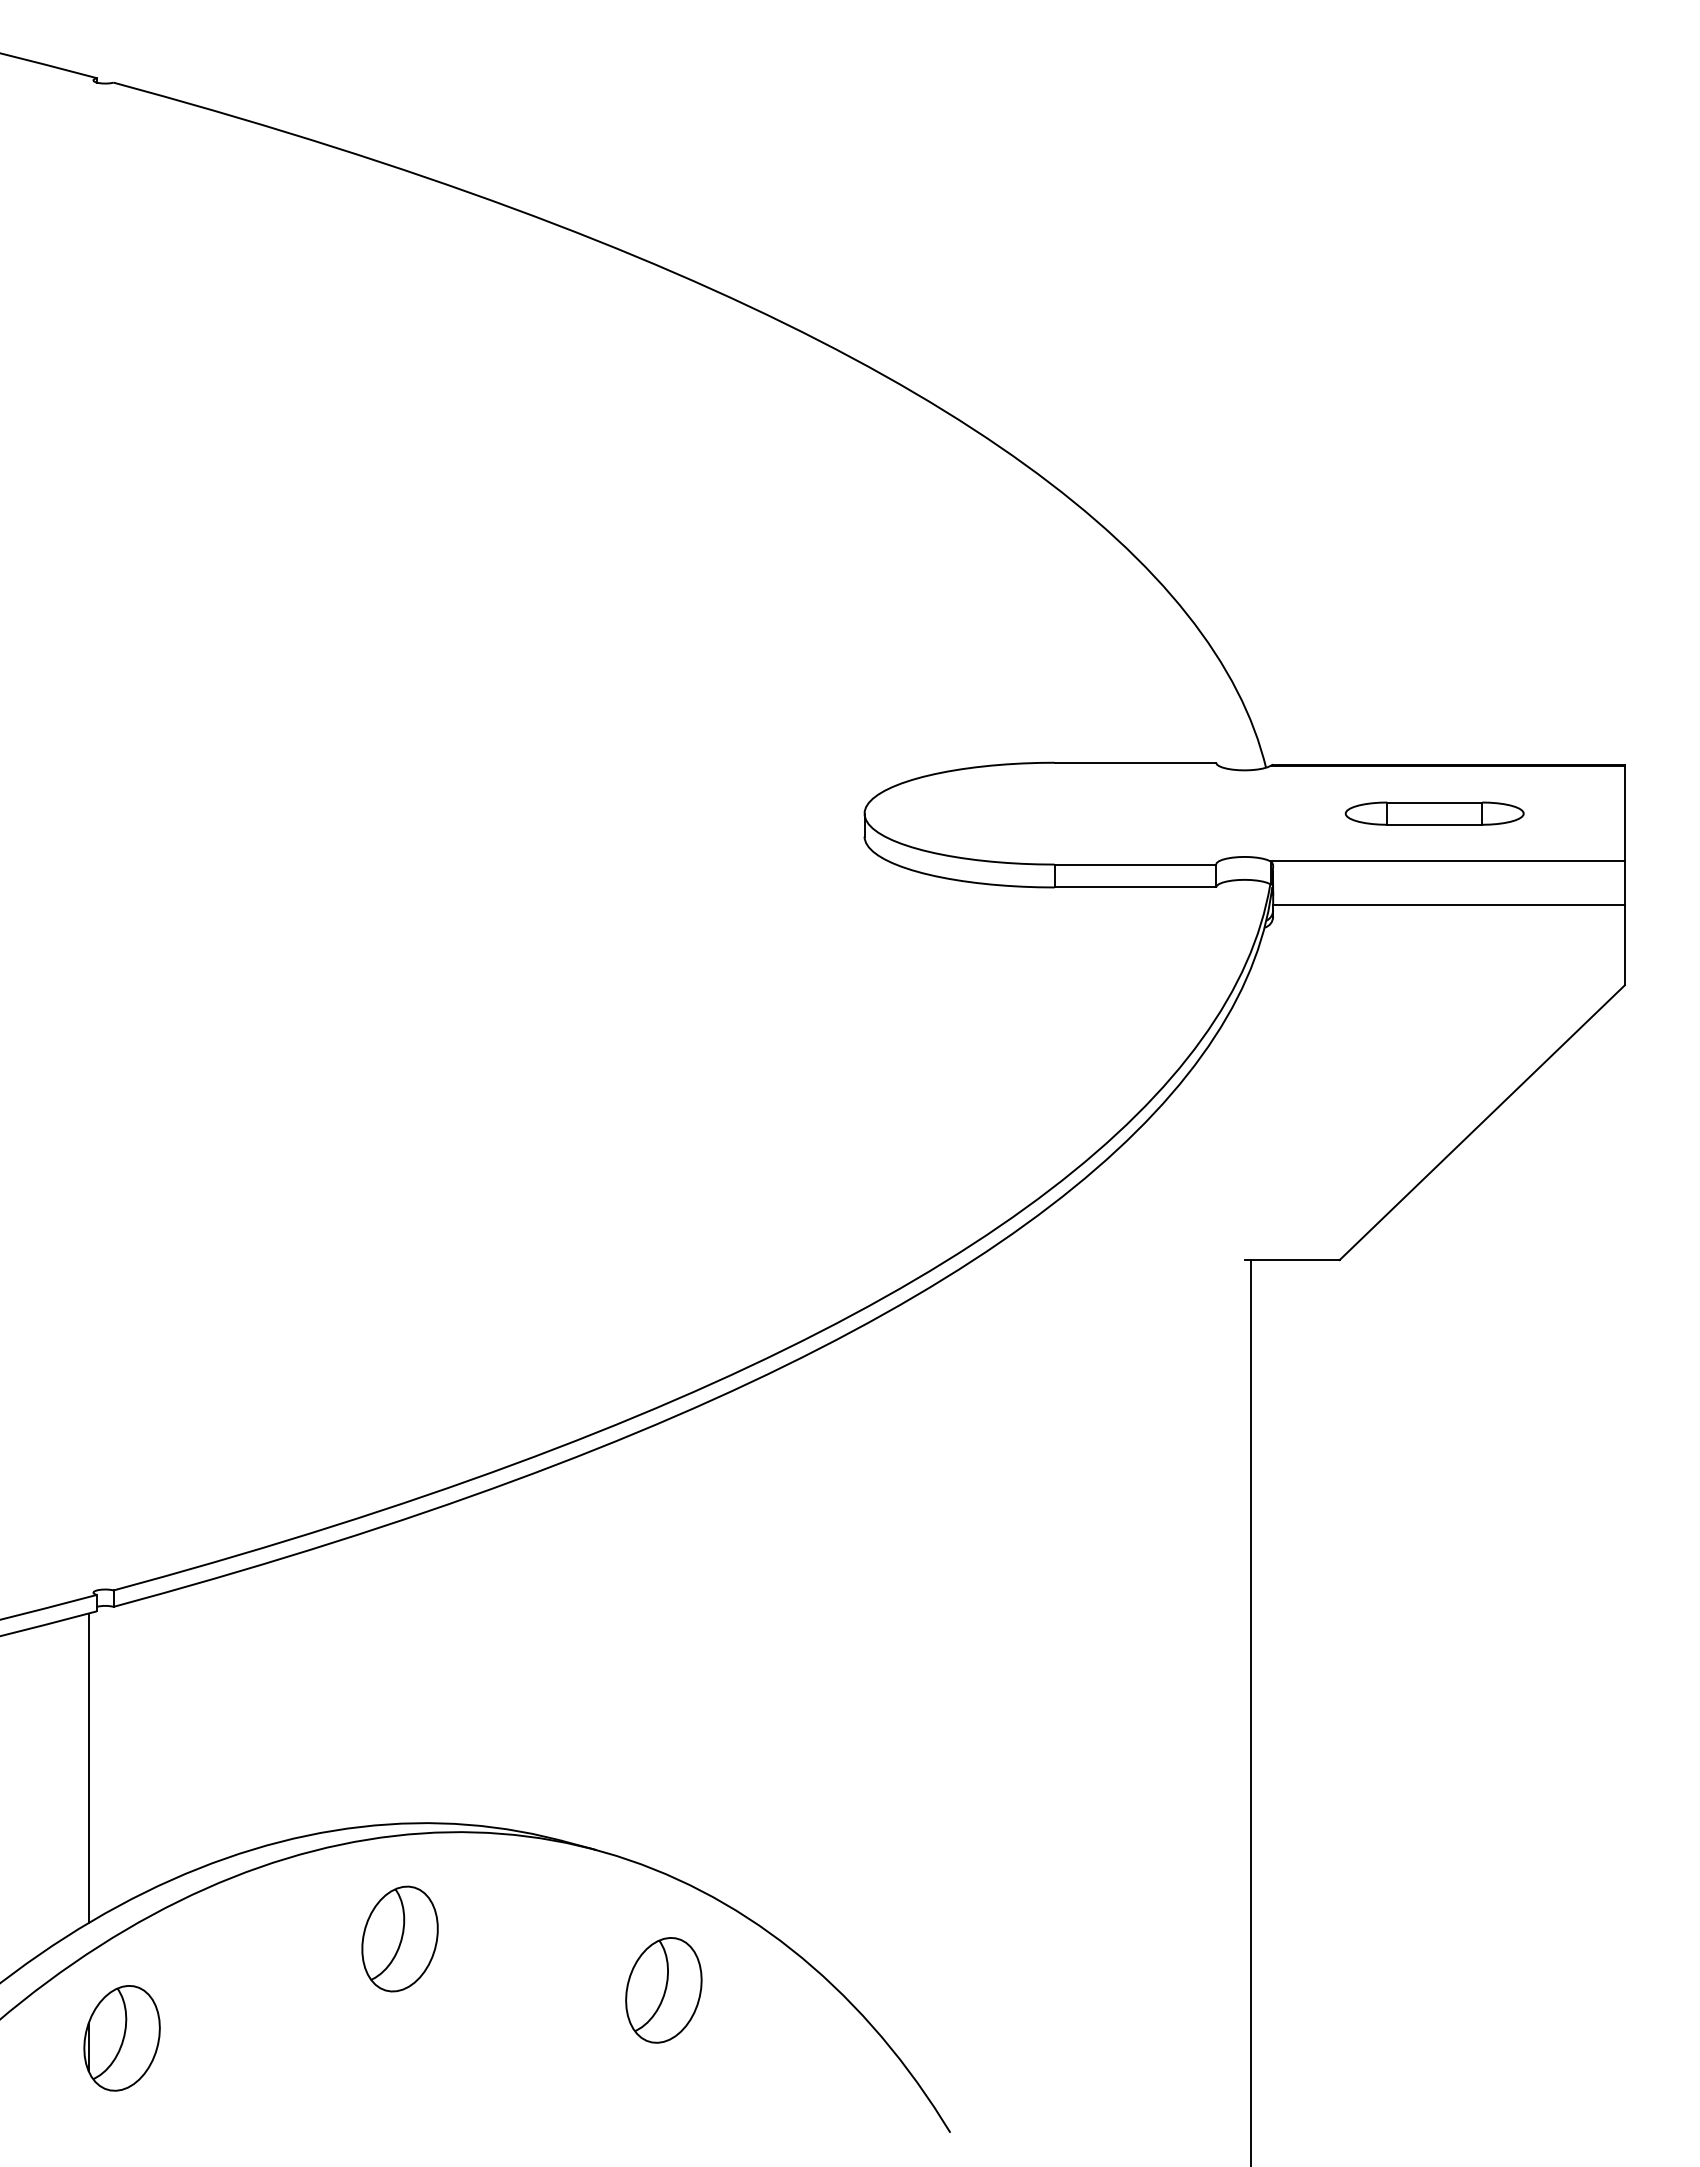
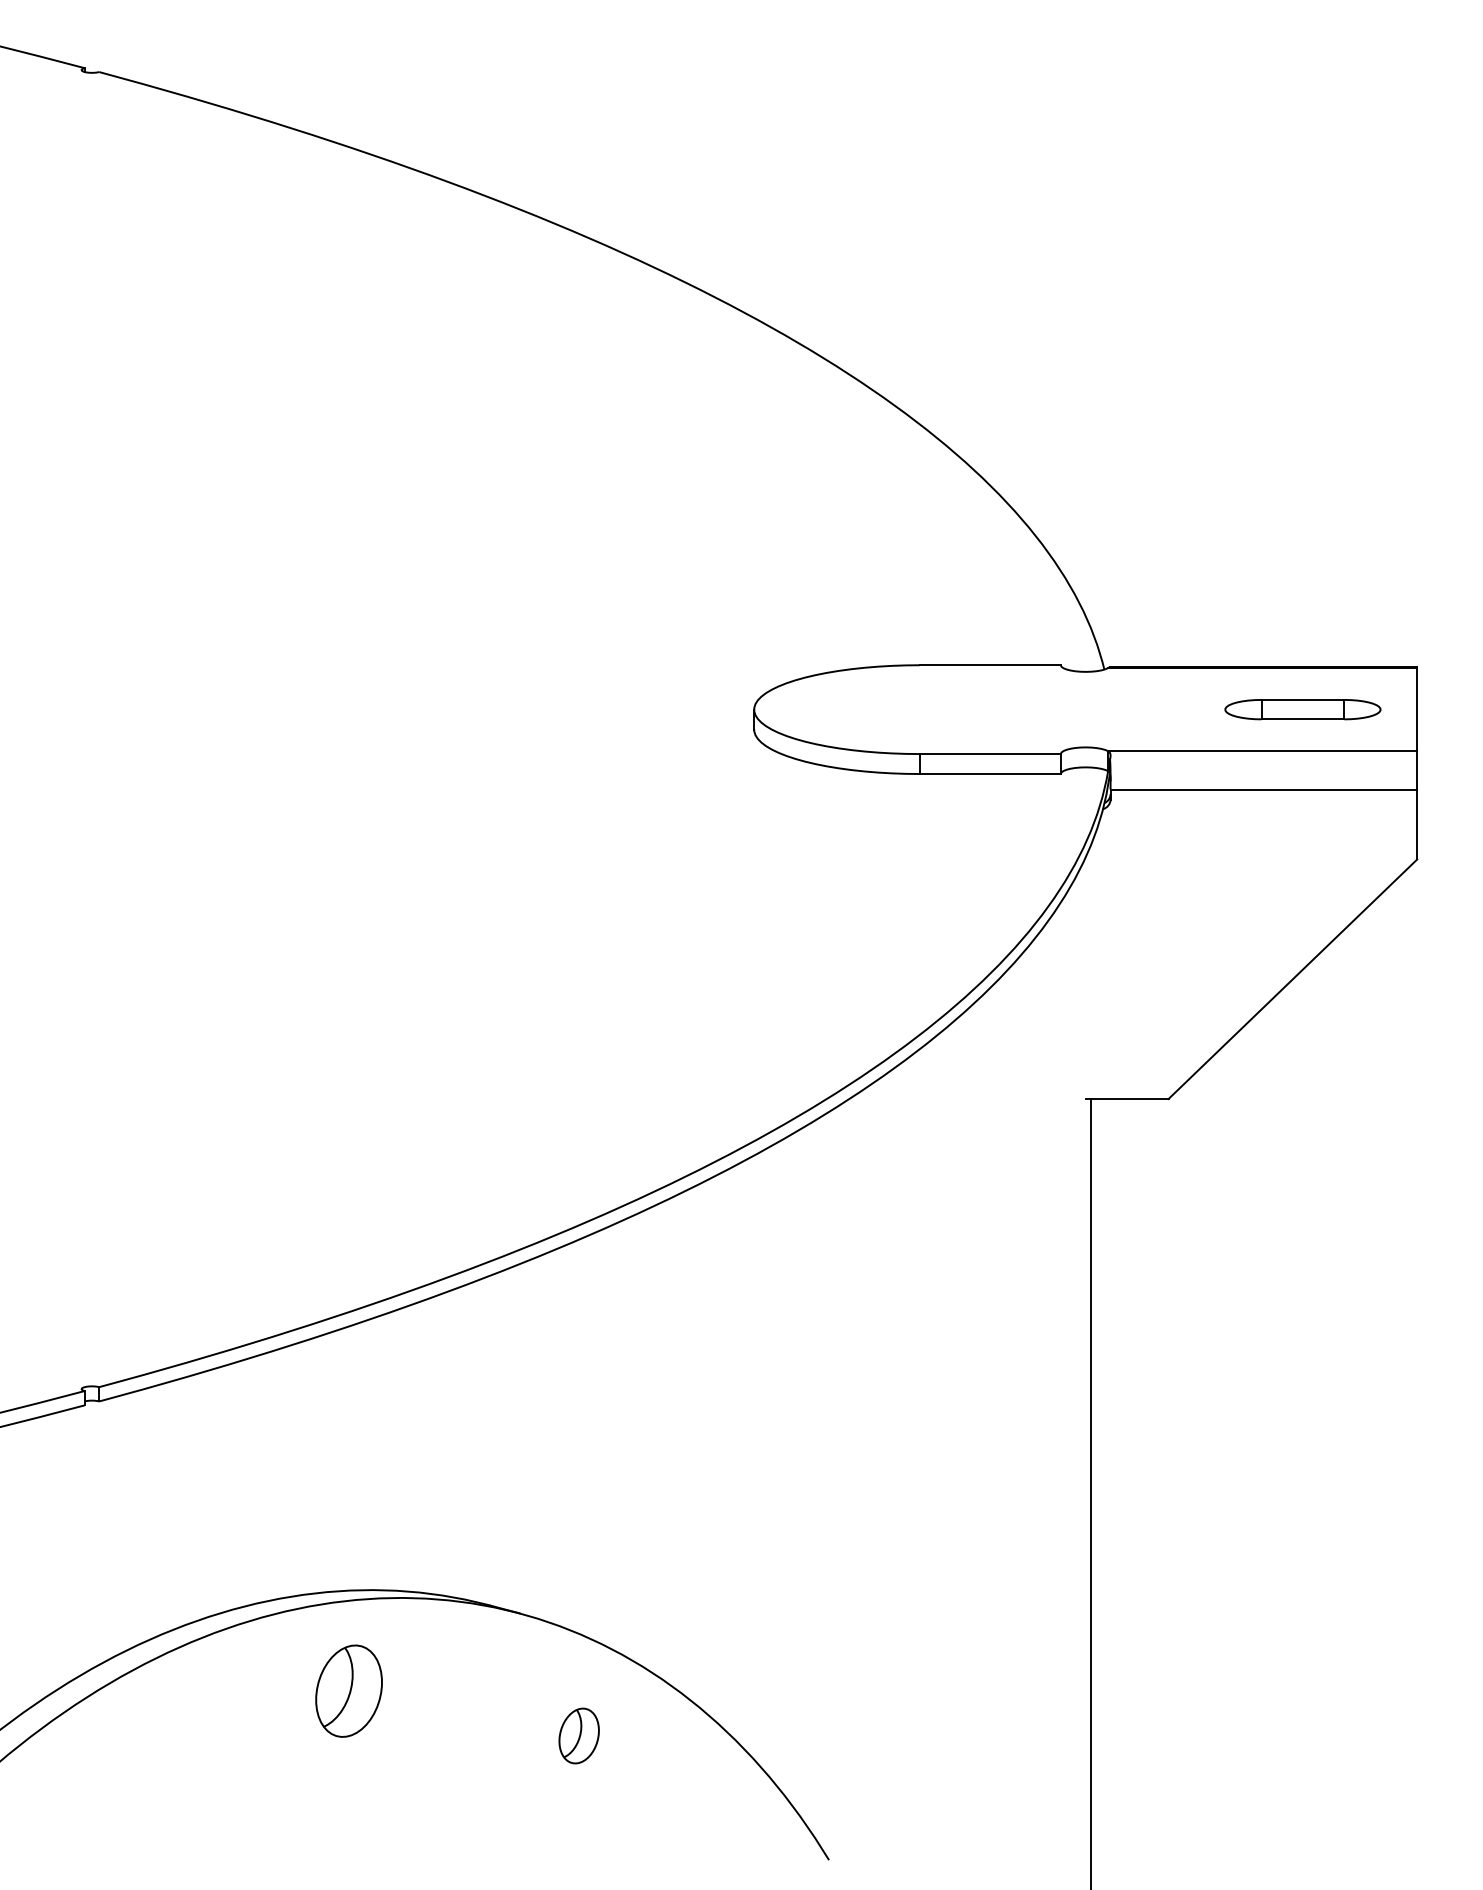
part: (1434, 813) -> (1302, 709), moved
line: (88, 1768) -> (77, 1542), removed
part: (663, 1990) -> (578, 1736), size x0.6
part: (121, 2038) -> (106, 1777), removed

